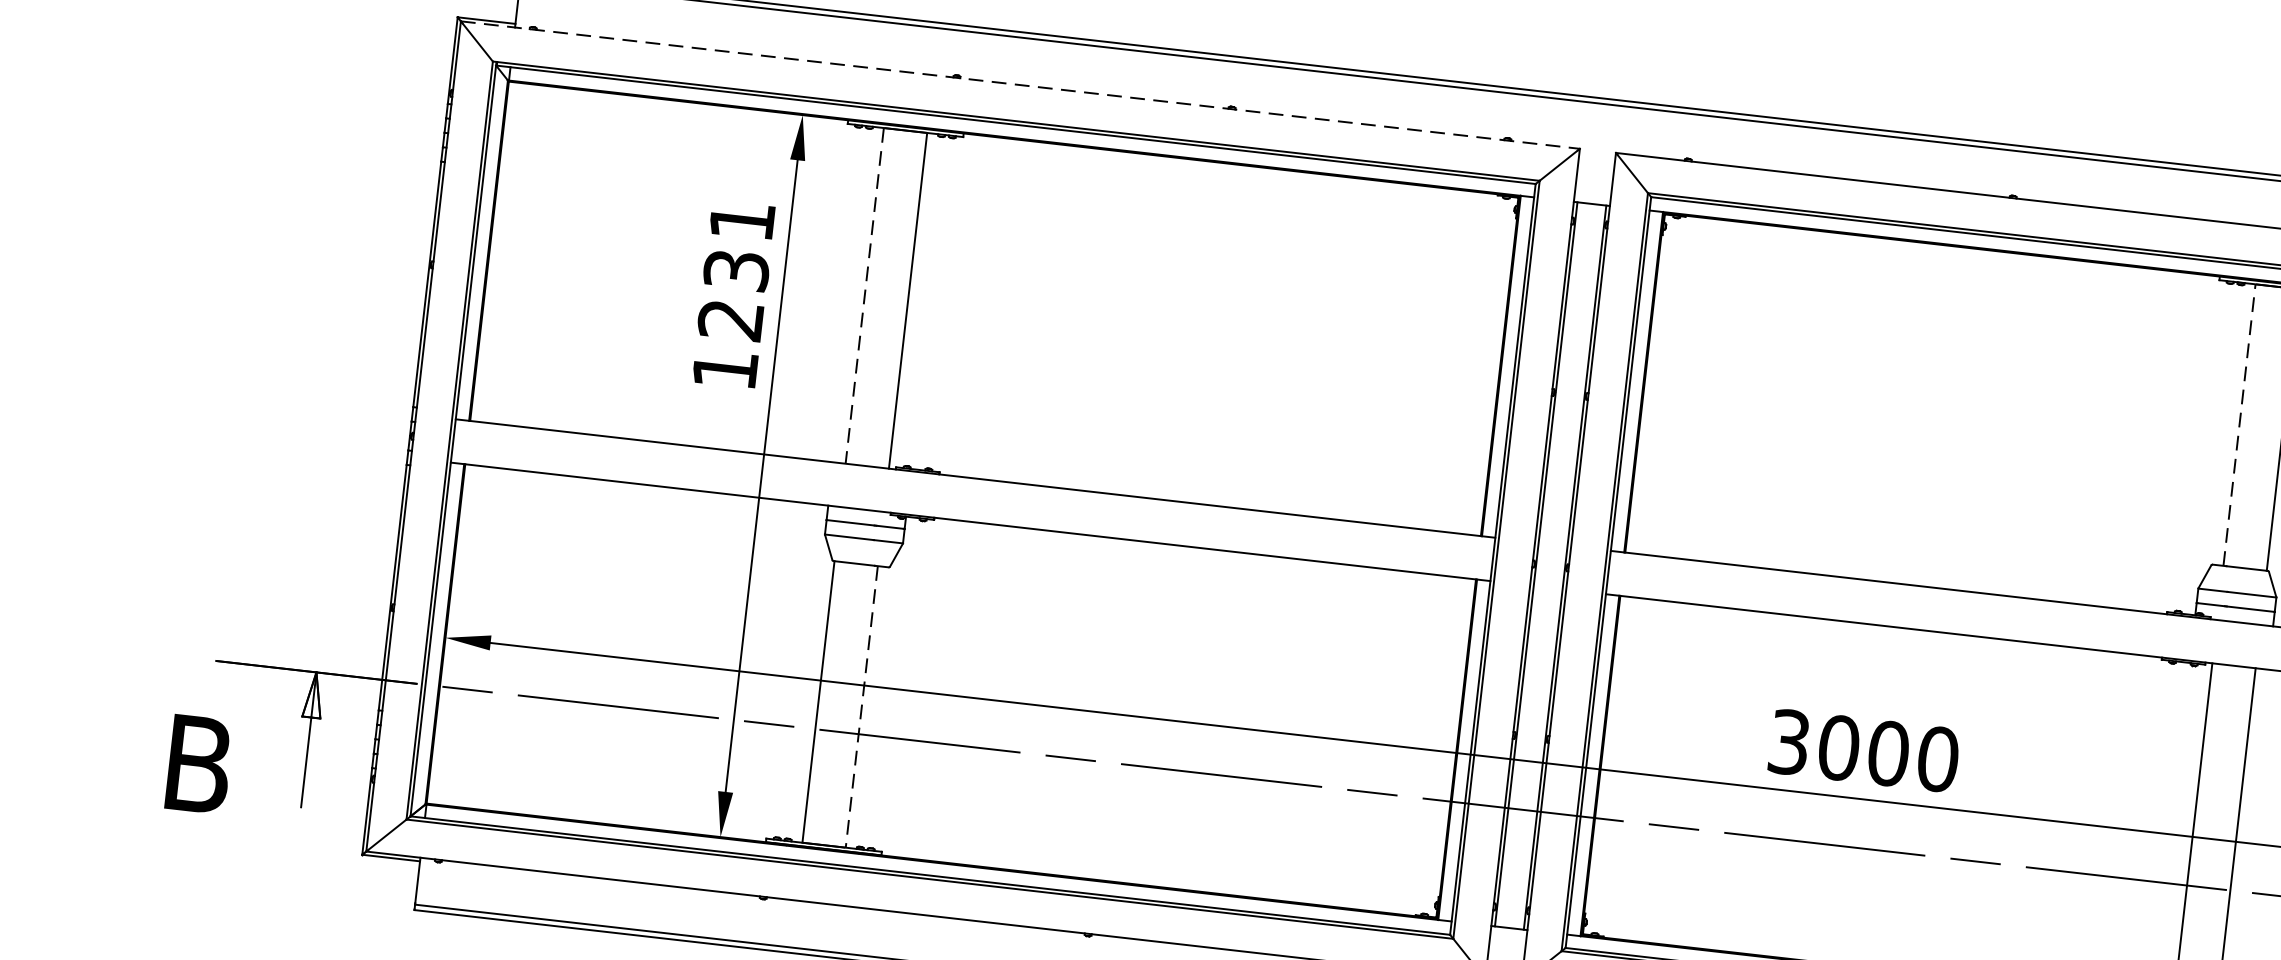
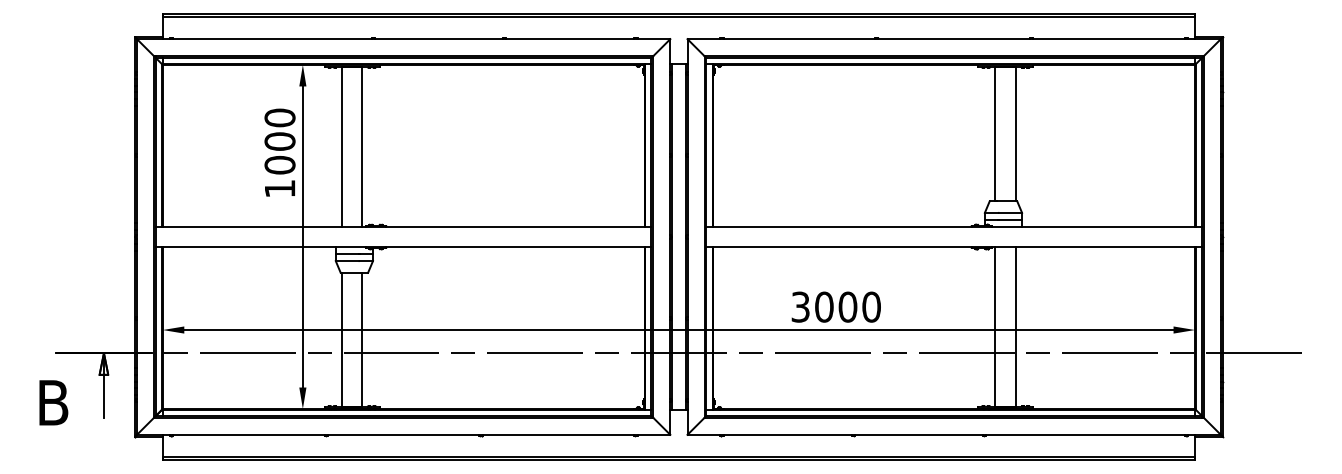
line: (1019, 85) -> (403, 39), dashed -> solid
text: (735, 270) -> (279, 141), 1231 -> 1000
line: (864, 295) -> (341, 146), dashed -> solid
line: (2239, 424) -> (995, 133), dashed -> solid
line: (861, 707) -> (362, 340), dashed -> solid

